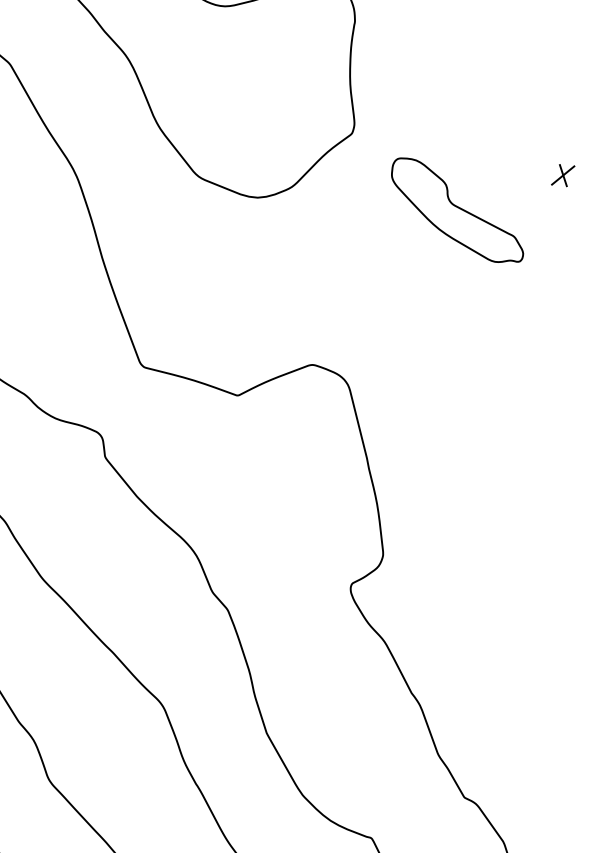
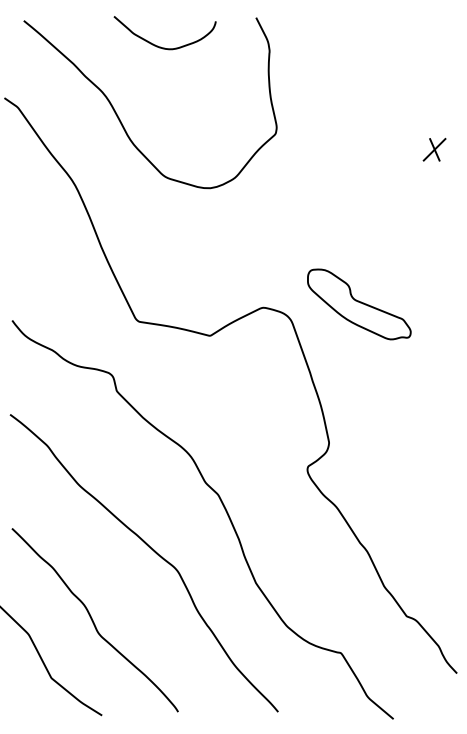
part: (563, 175) -> (434, 149), size x1.43
part: (458, 210) -> (359, 304), moved

